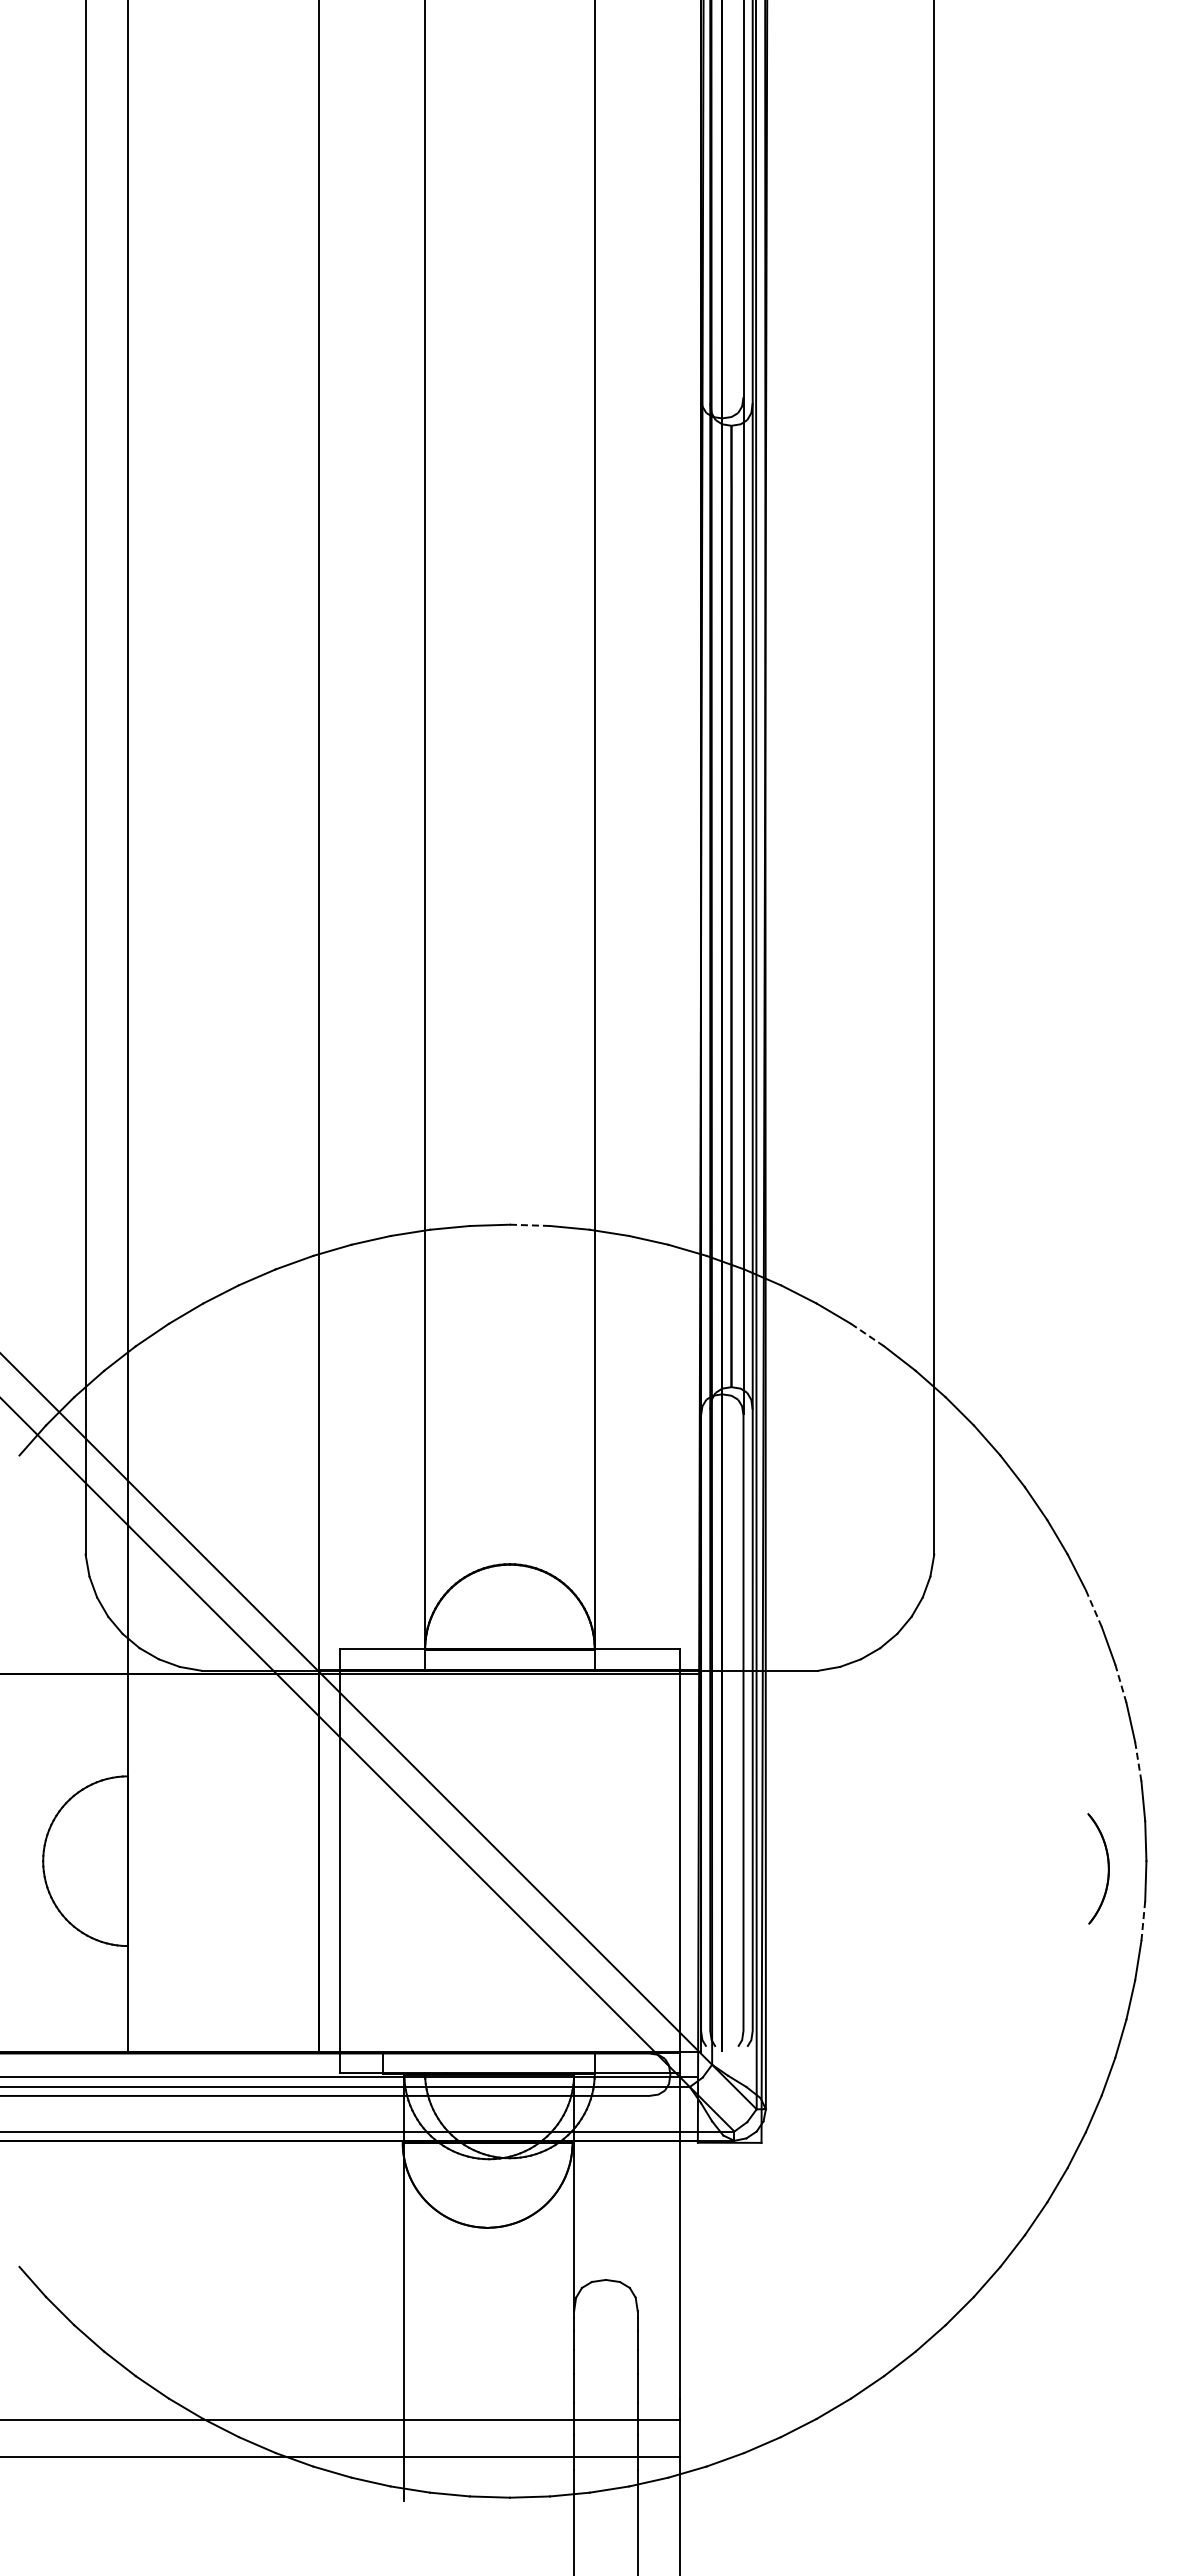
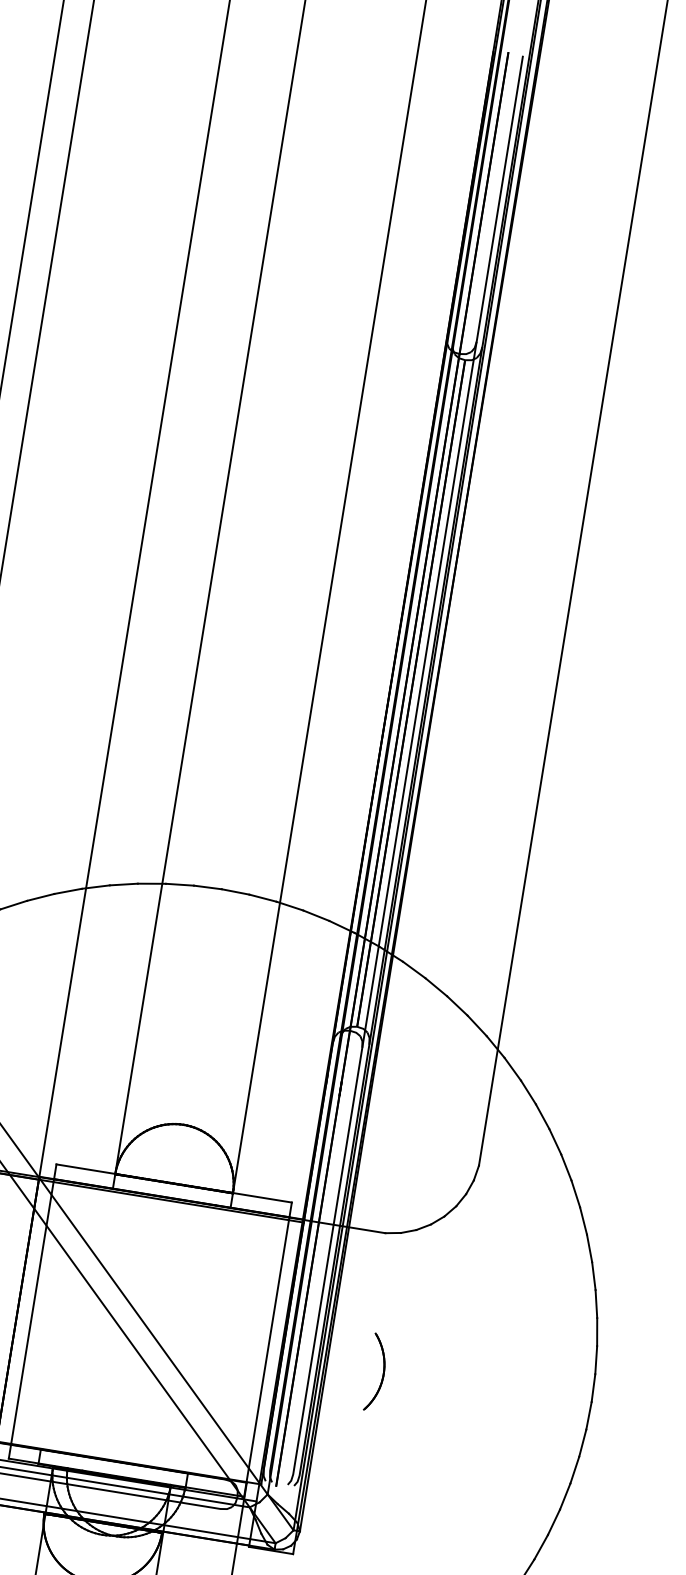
line: (529, 1225) -> (235, 892), dashed -> solid
line: (867, 1335) -> (457, 1006), dashed -> solid
line: (1093, 1608) -> (583, 1220), dashed -> solid
line: (1120, 1683) -> (593, 1275), dashed -> solid
line: (1138, 1761) -> (597, 1332), dashed -> solid
part: (1107, 1868) -> (382, 1373), moved
line: (1143, 1921) -> (582, 1443), dashed -> solid

